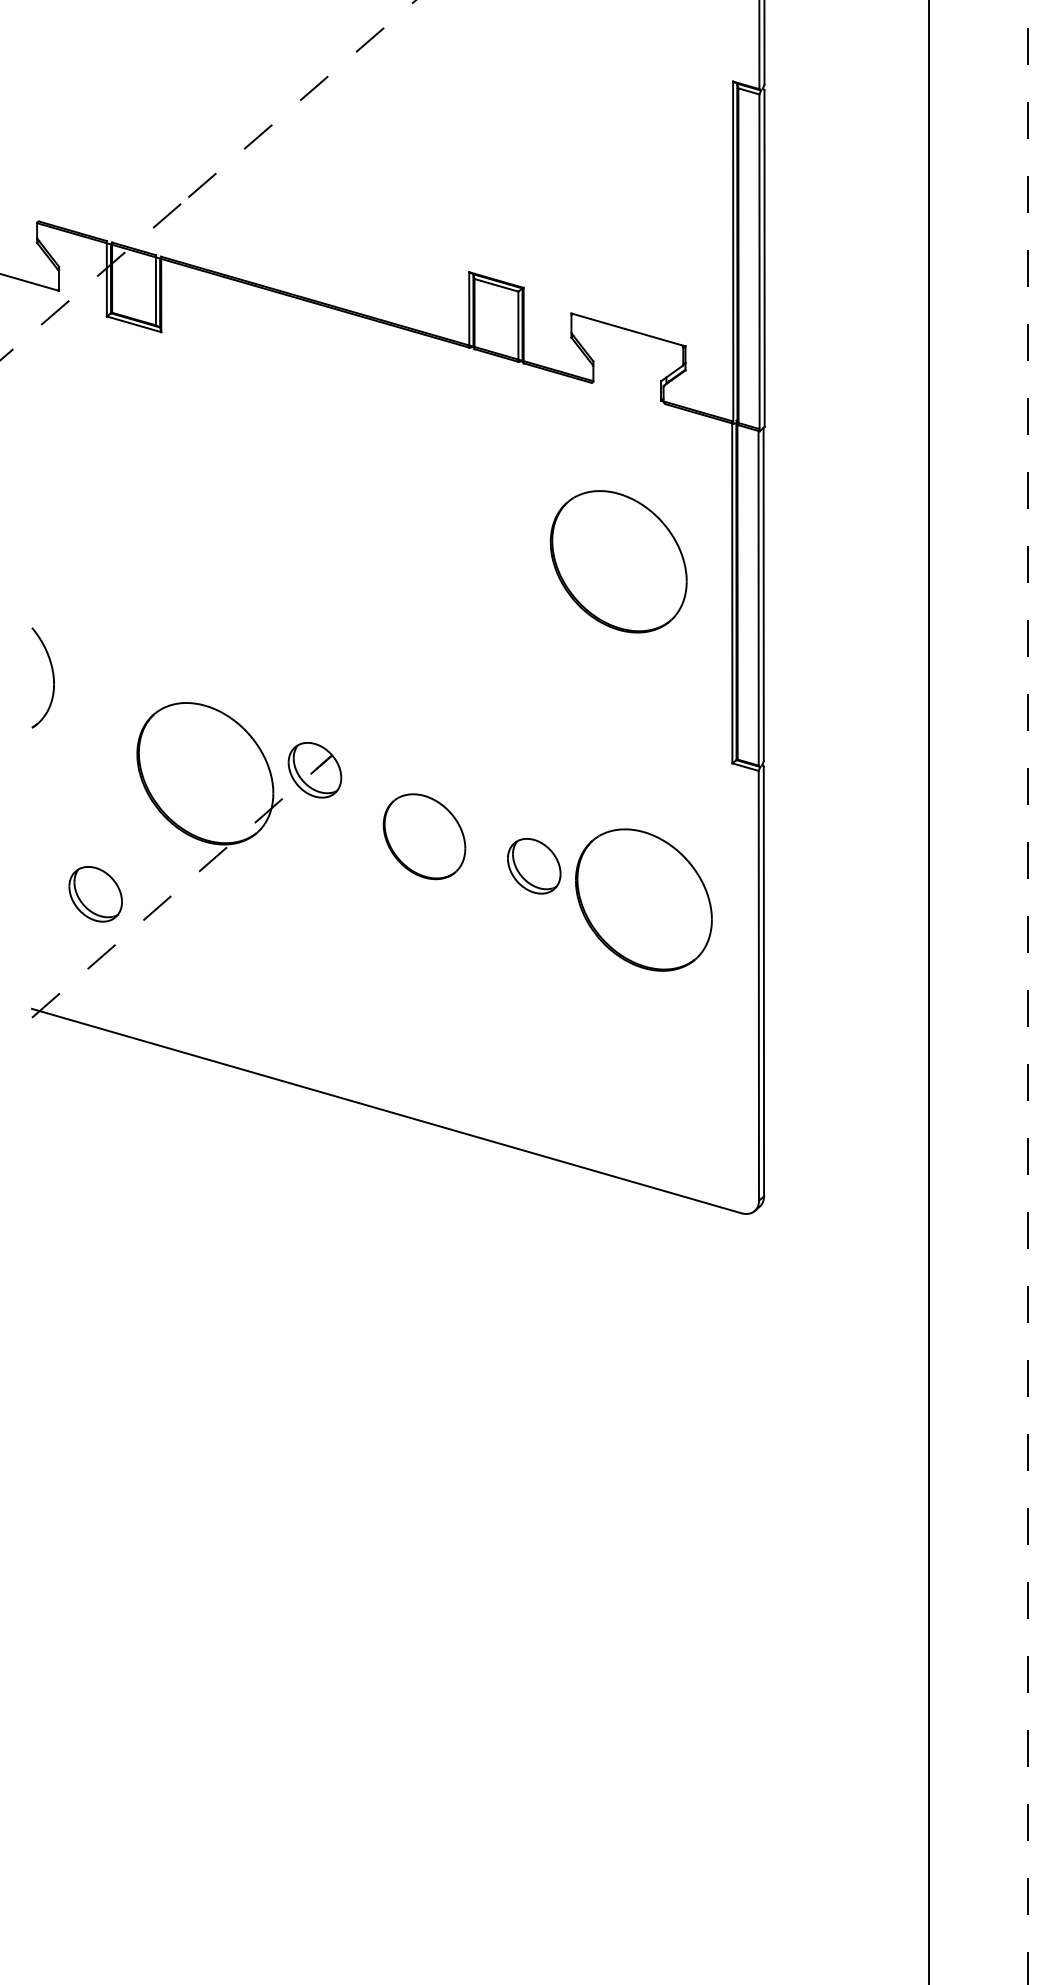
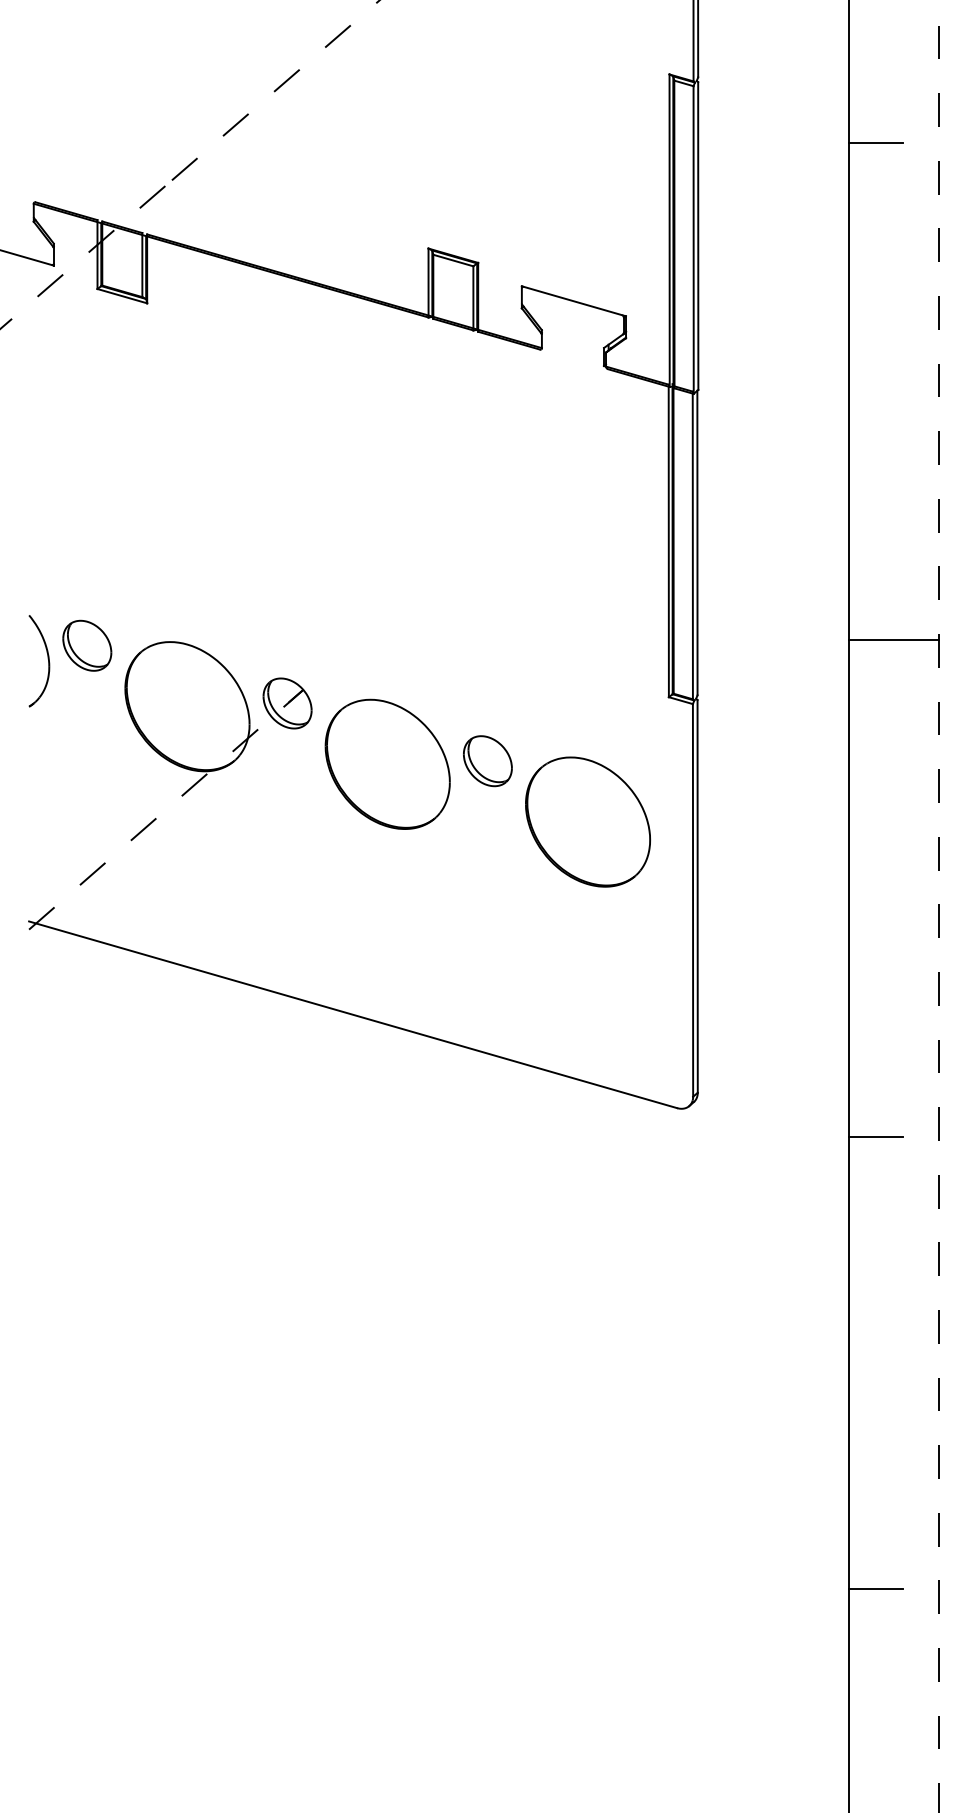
line: (958, 156) -> (875, 142), added
part: (618, 561) -> (564, 512), removed
part: (52, 675) -> (47, 658), moved
line: (978, 700) -> (893, 639), added
part: (424, 835) -> (387, 763), size x1.67
part: (533, 866) -> (487, 761), moved
part: (95, 893) -> (87, 645), moved
line: (958, 1244) -> (875, 1136), added
line: (958, 1739) -> (875, 1588), added

